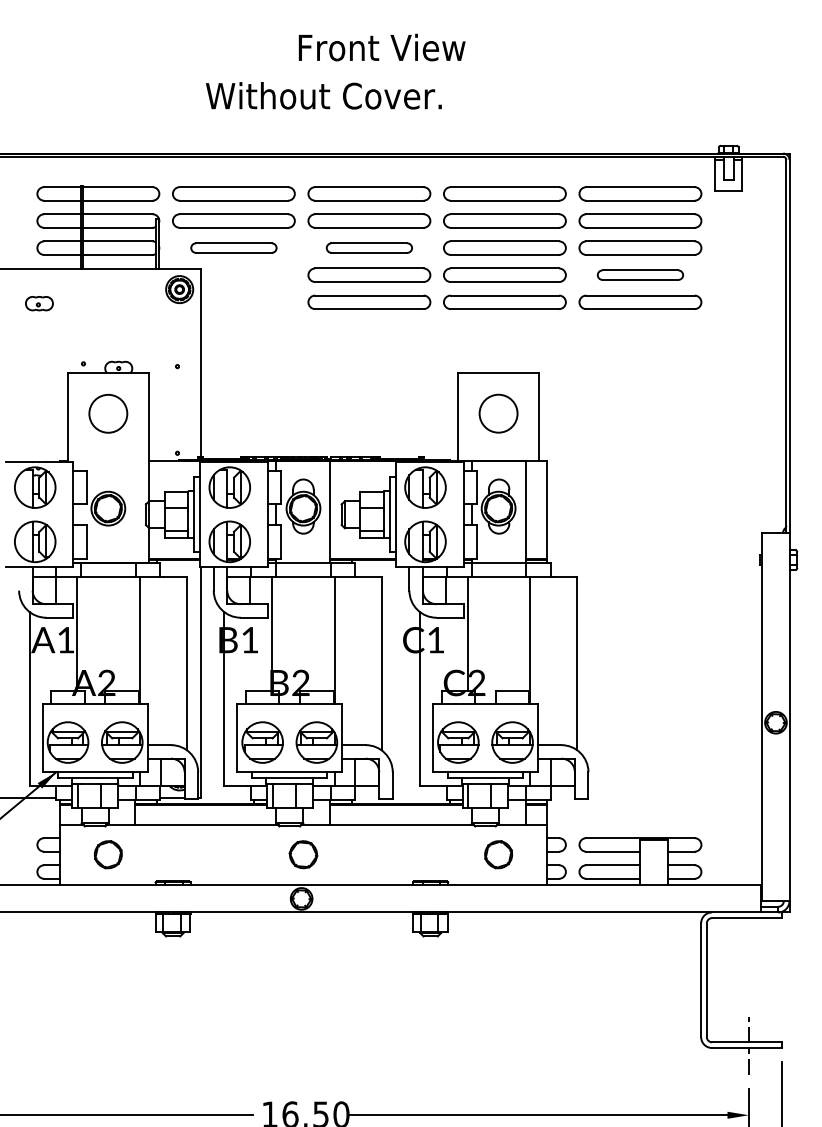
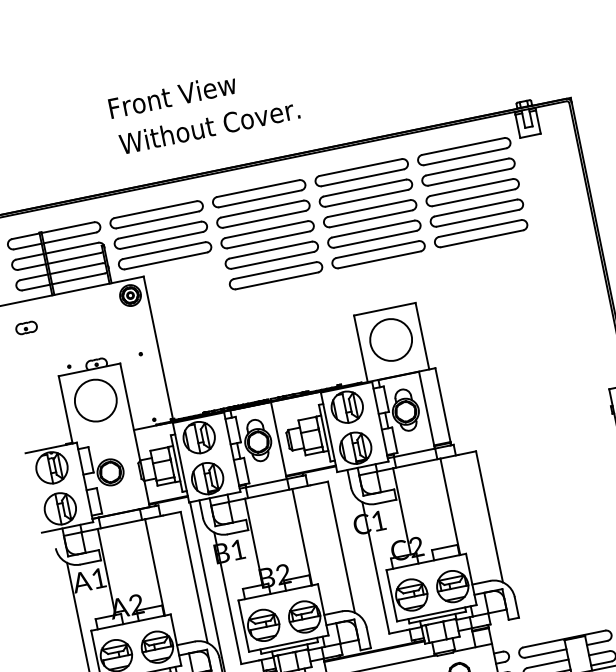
text: (381, 47) -> (172, 96), moved
part: (233, 247) -> (164, 255), size x1.43
part: (369, 247) -> (267, 234), size x1.43
part: (640, 274) -> (476, 212), size x1.43
circle: (108, 413) -> (95, 400), size x1.43
circle: (498, 413) -> (390, 339), size x1.43

